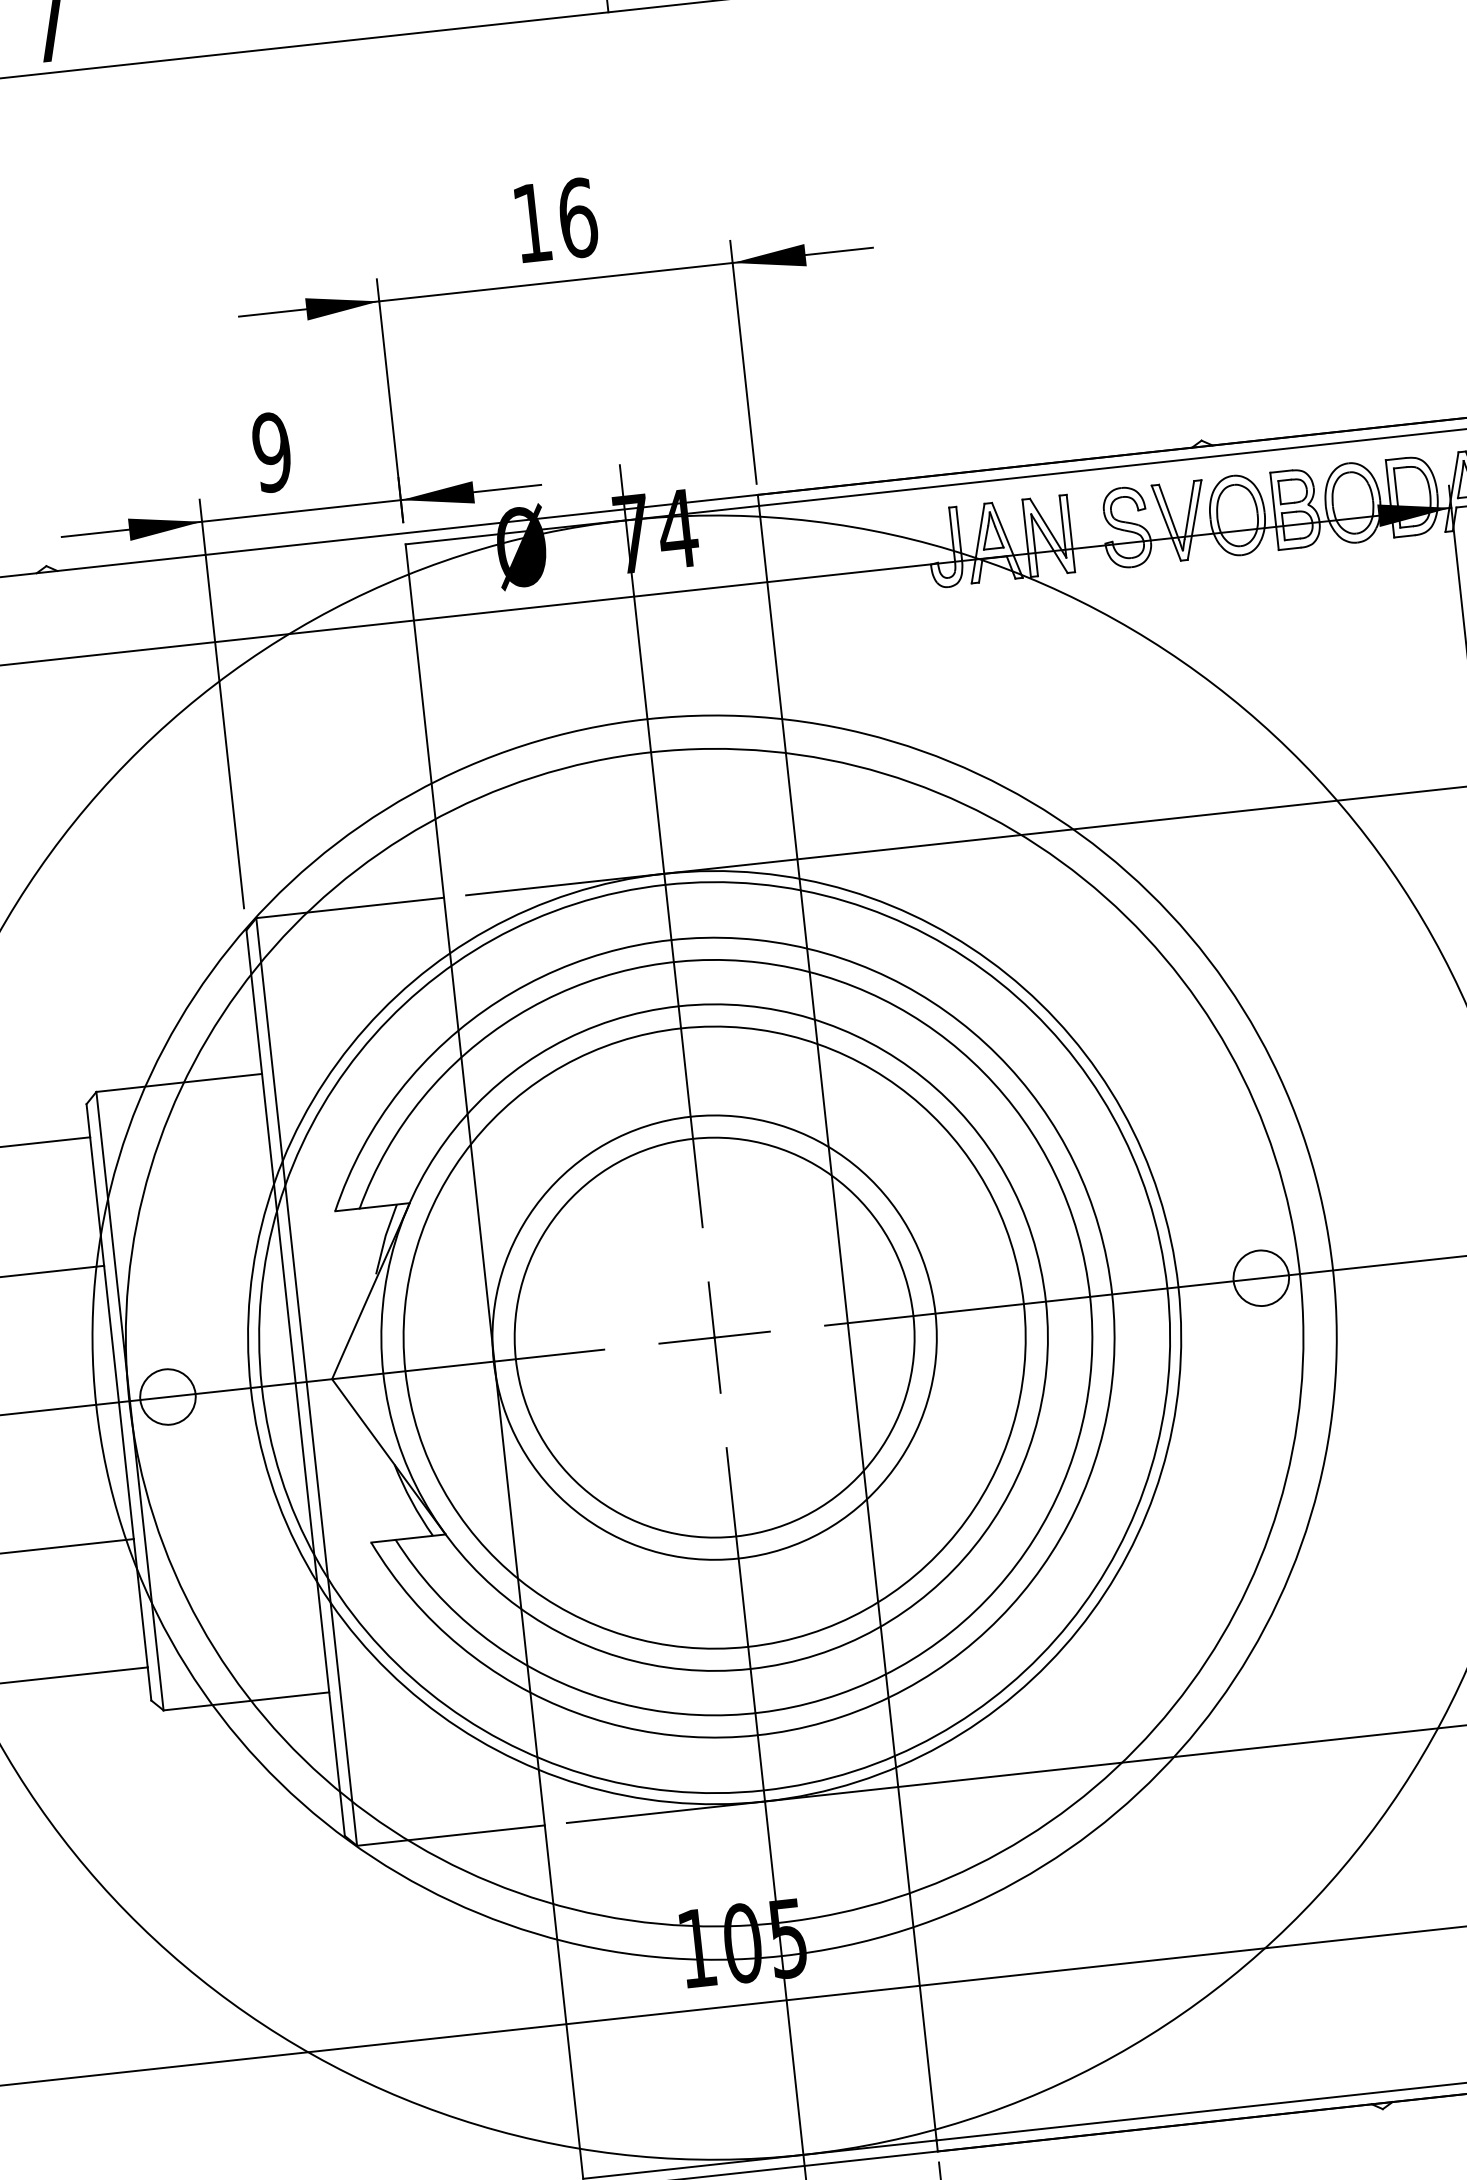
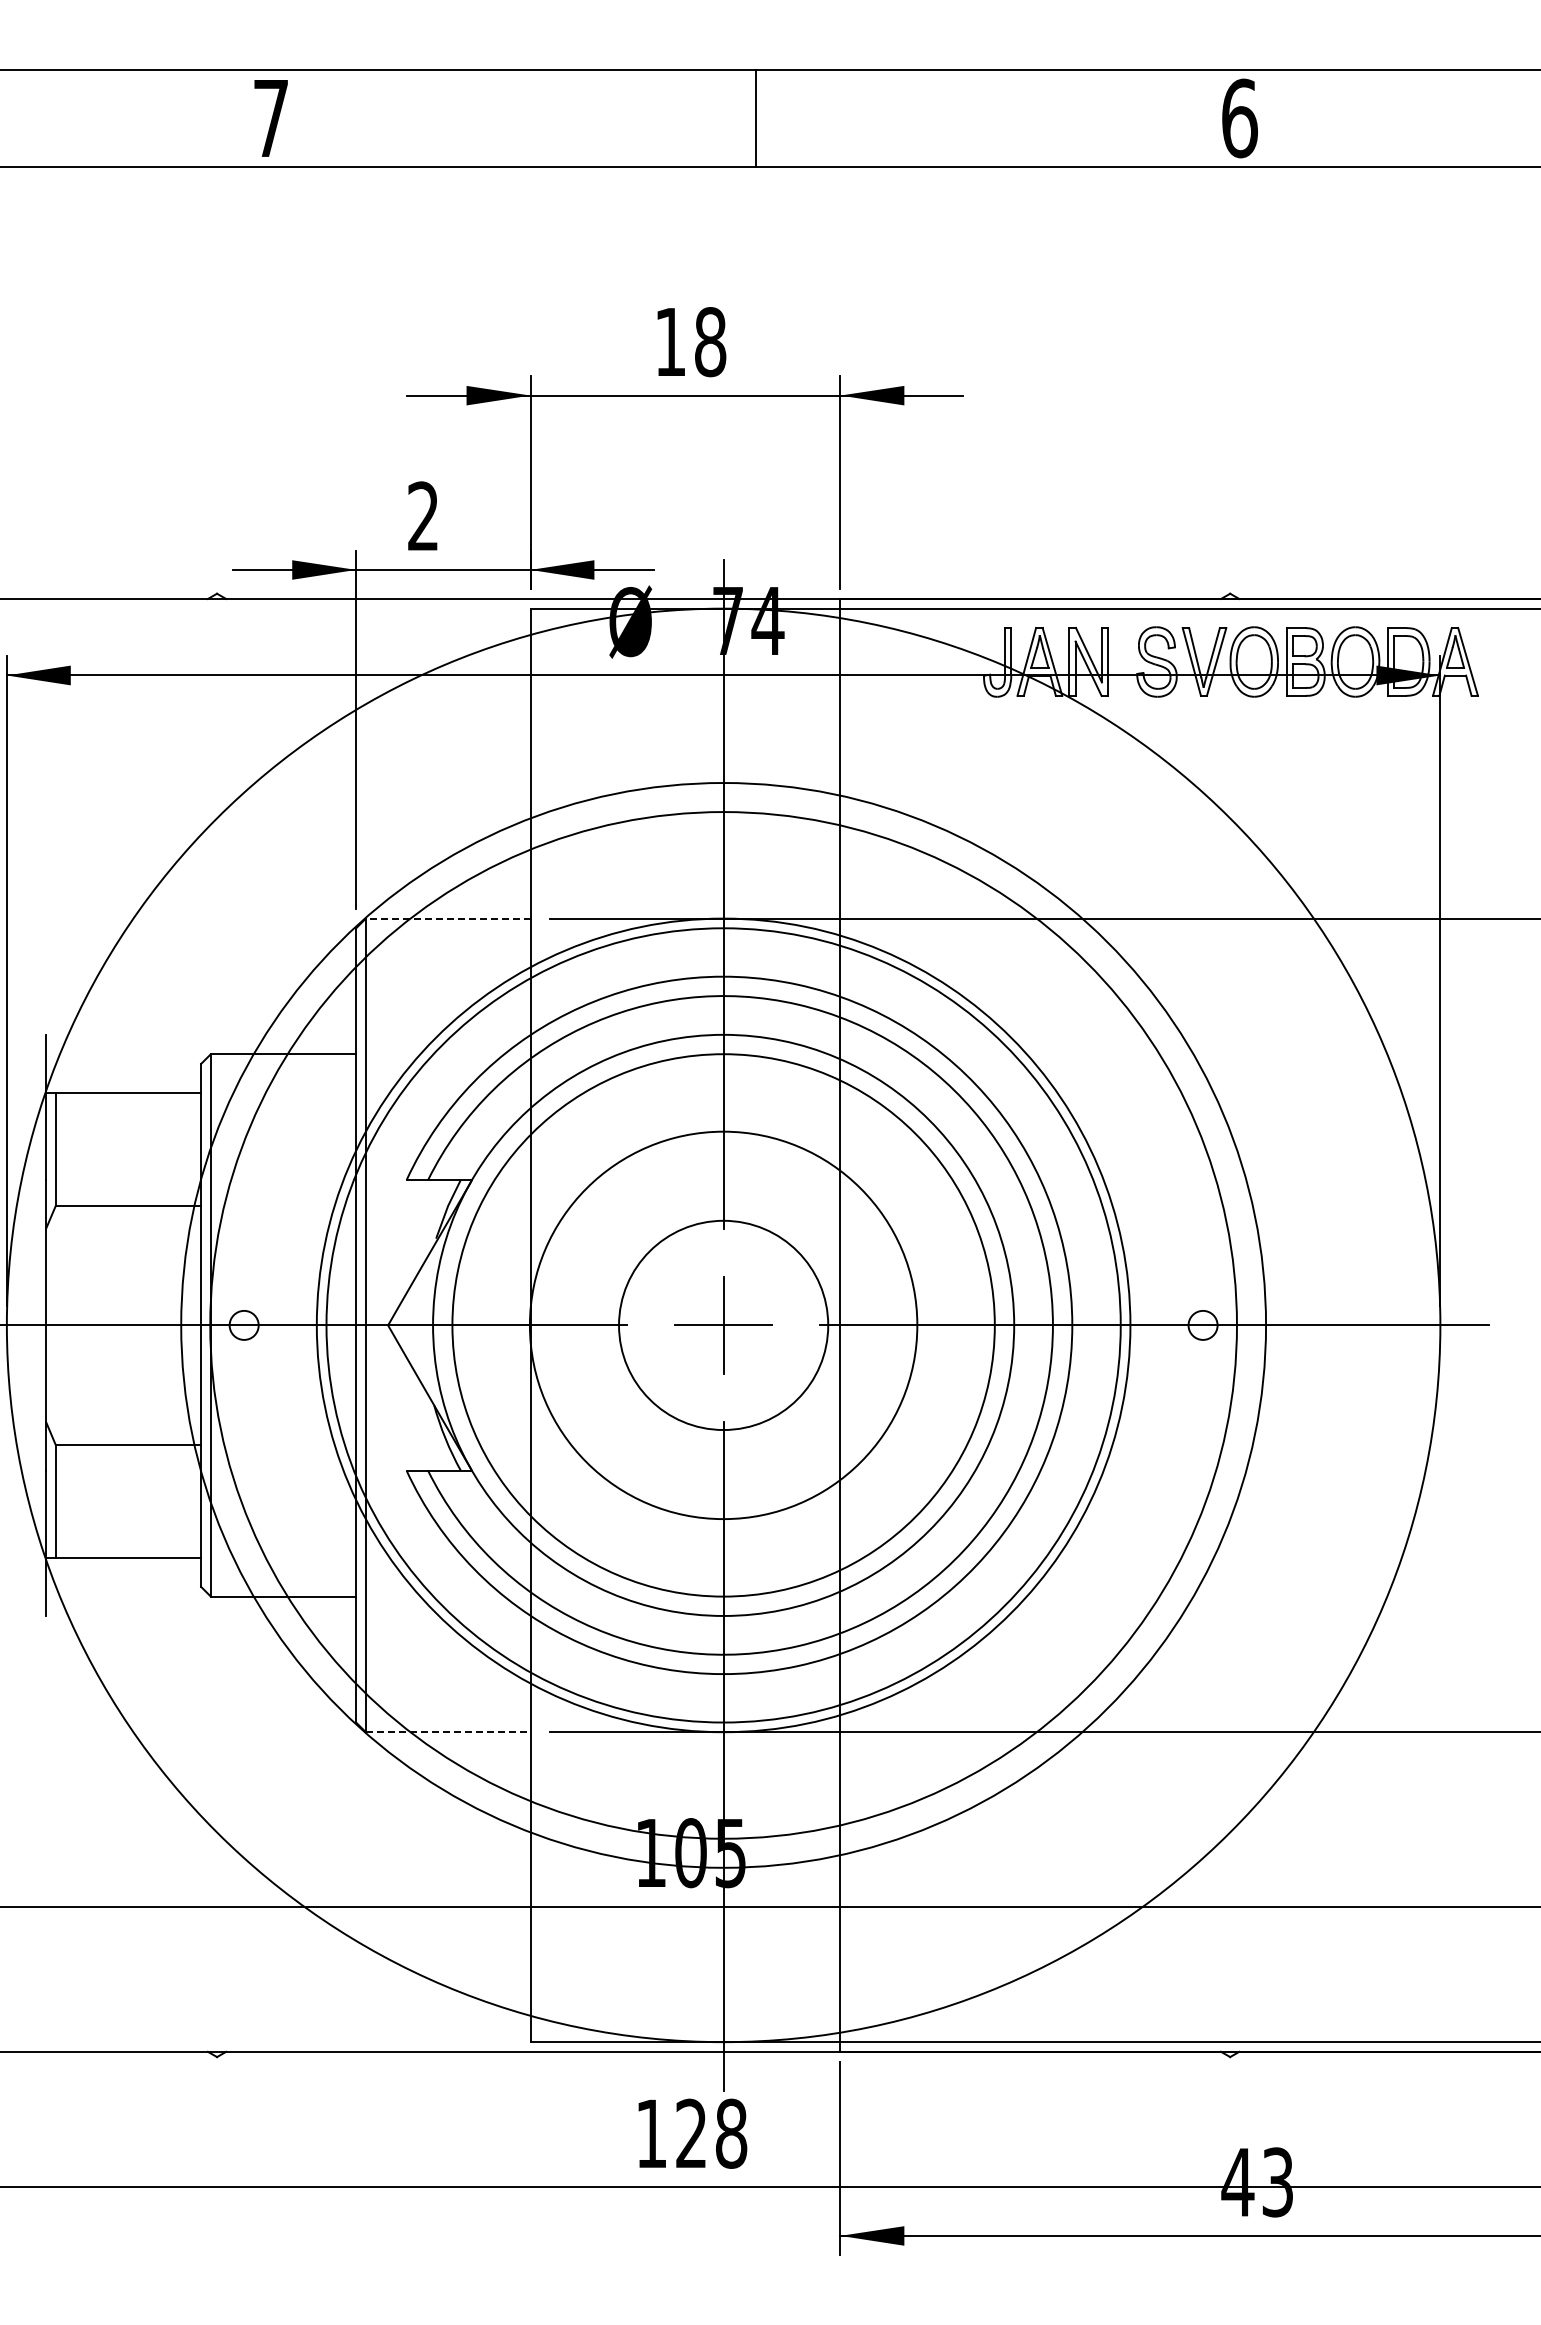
text: (577, 218) -> (710, 342), 16 -> 18
text: (272, 452) -> (423, 516), 9 -> 2
line: (349, 907) -> (447, 918), solid -> dashed
circle: (1260, 1278) -> (1202, 1325), size x0.6
circle: (714, 1337) -> (723, 1325), size x0.6
circle: (167, 1397) -> (243, 1325), size x0.6
line: (451, 1835) -> (448, 1732), solid -> dashed

